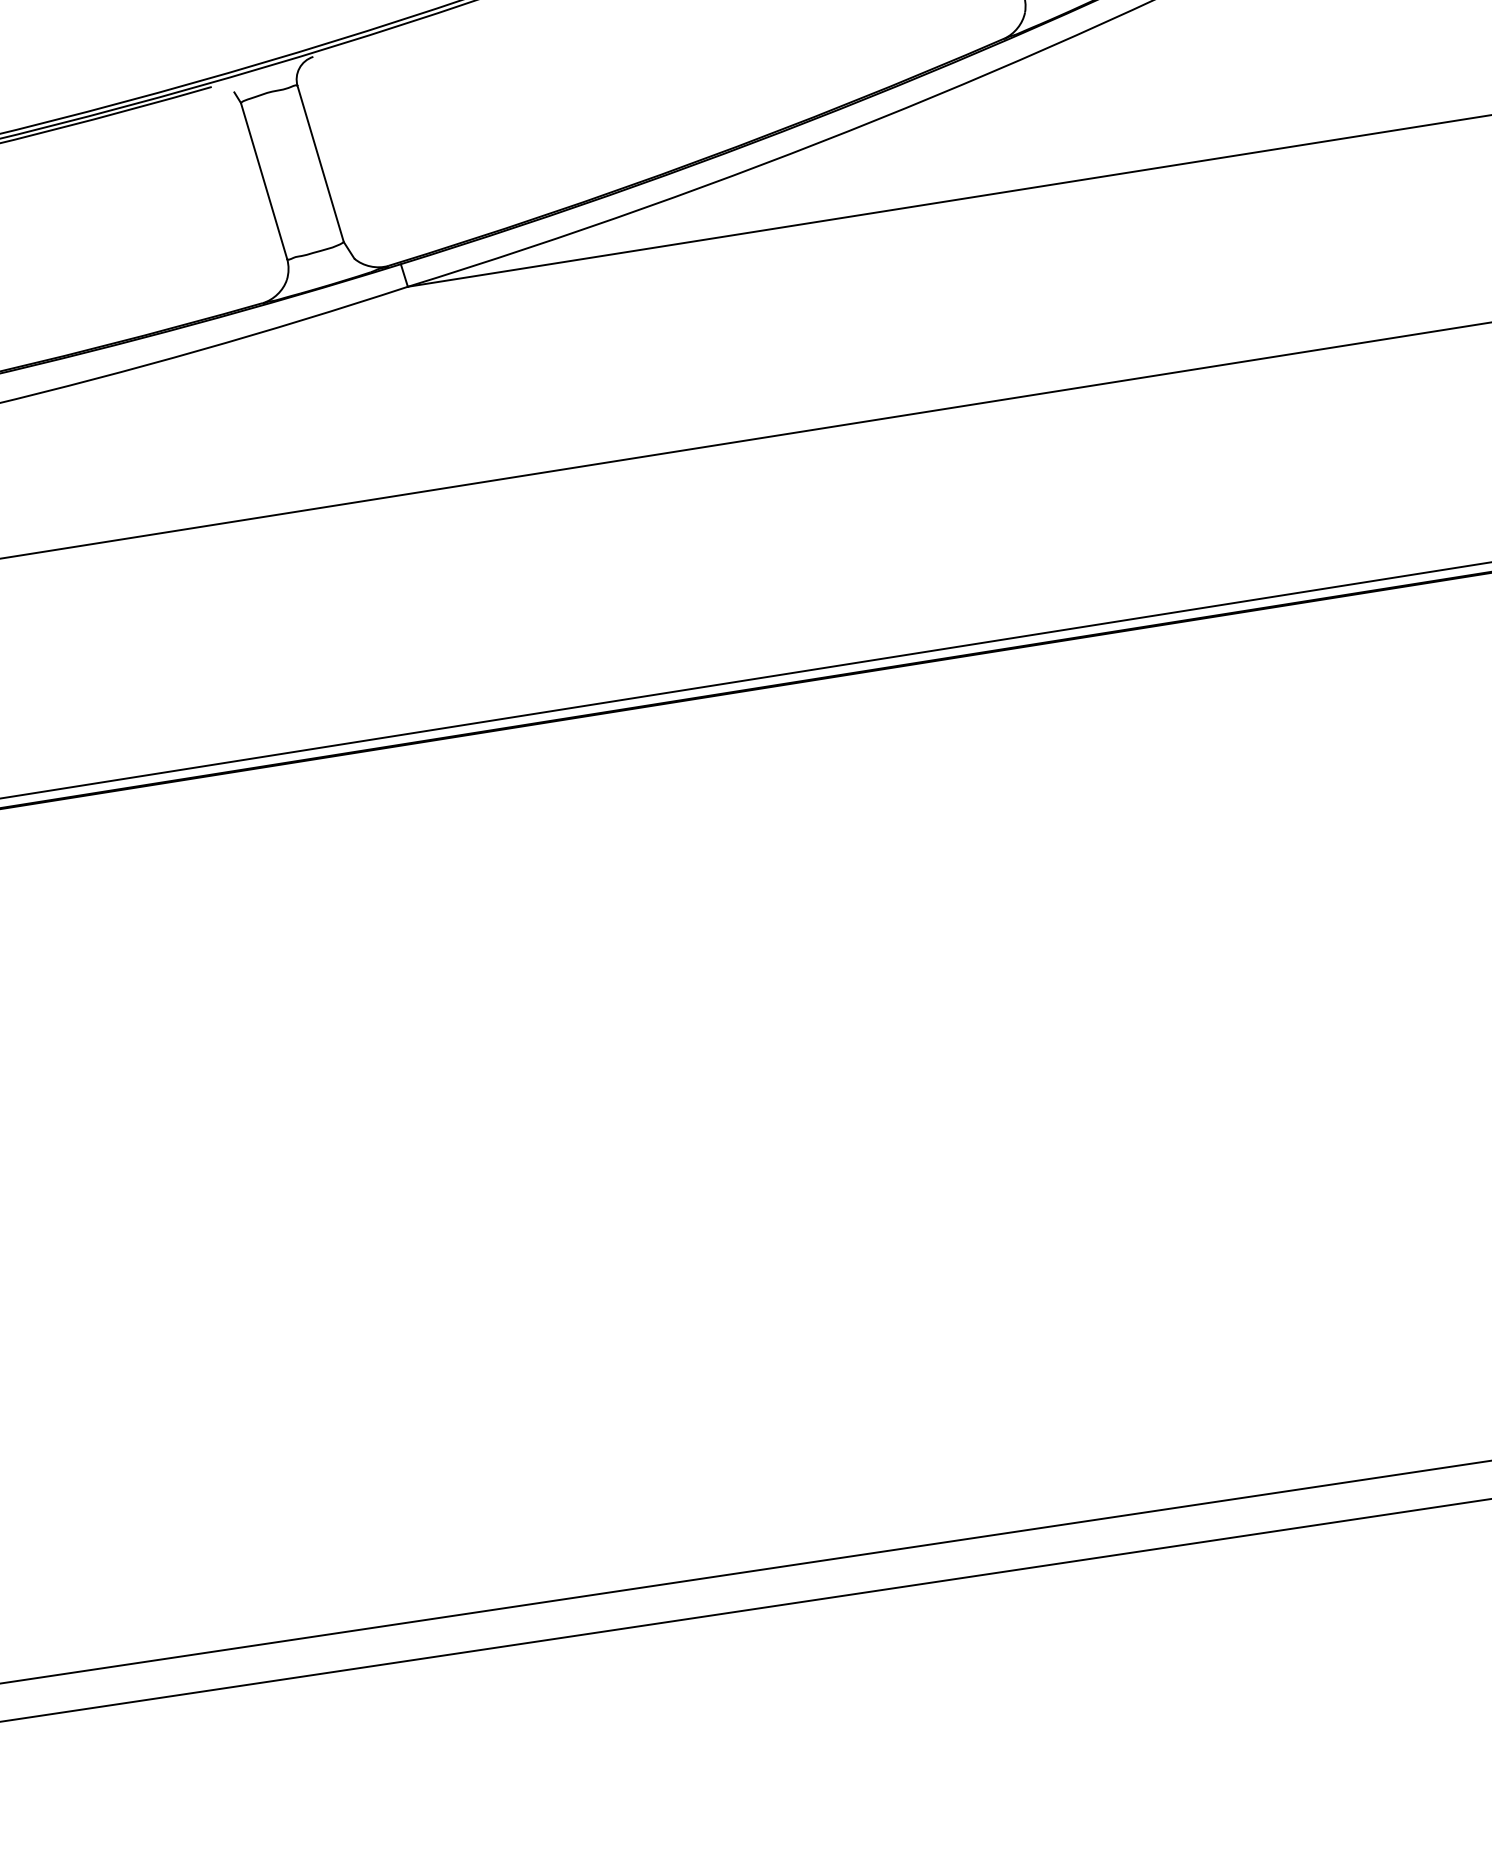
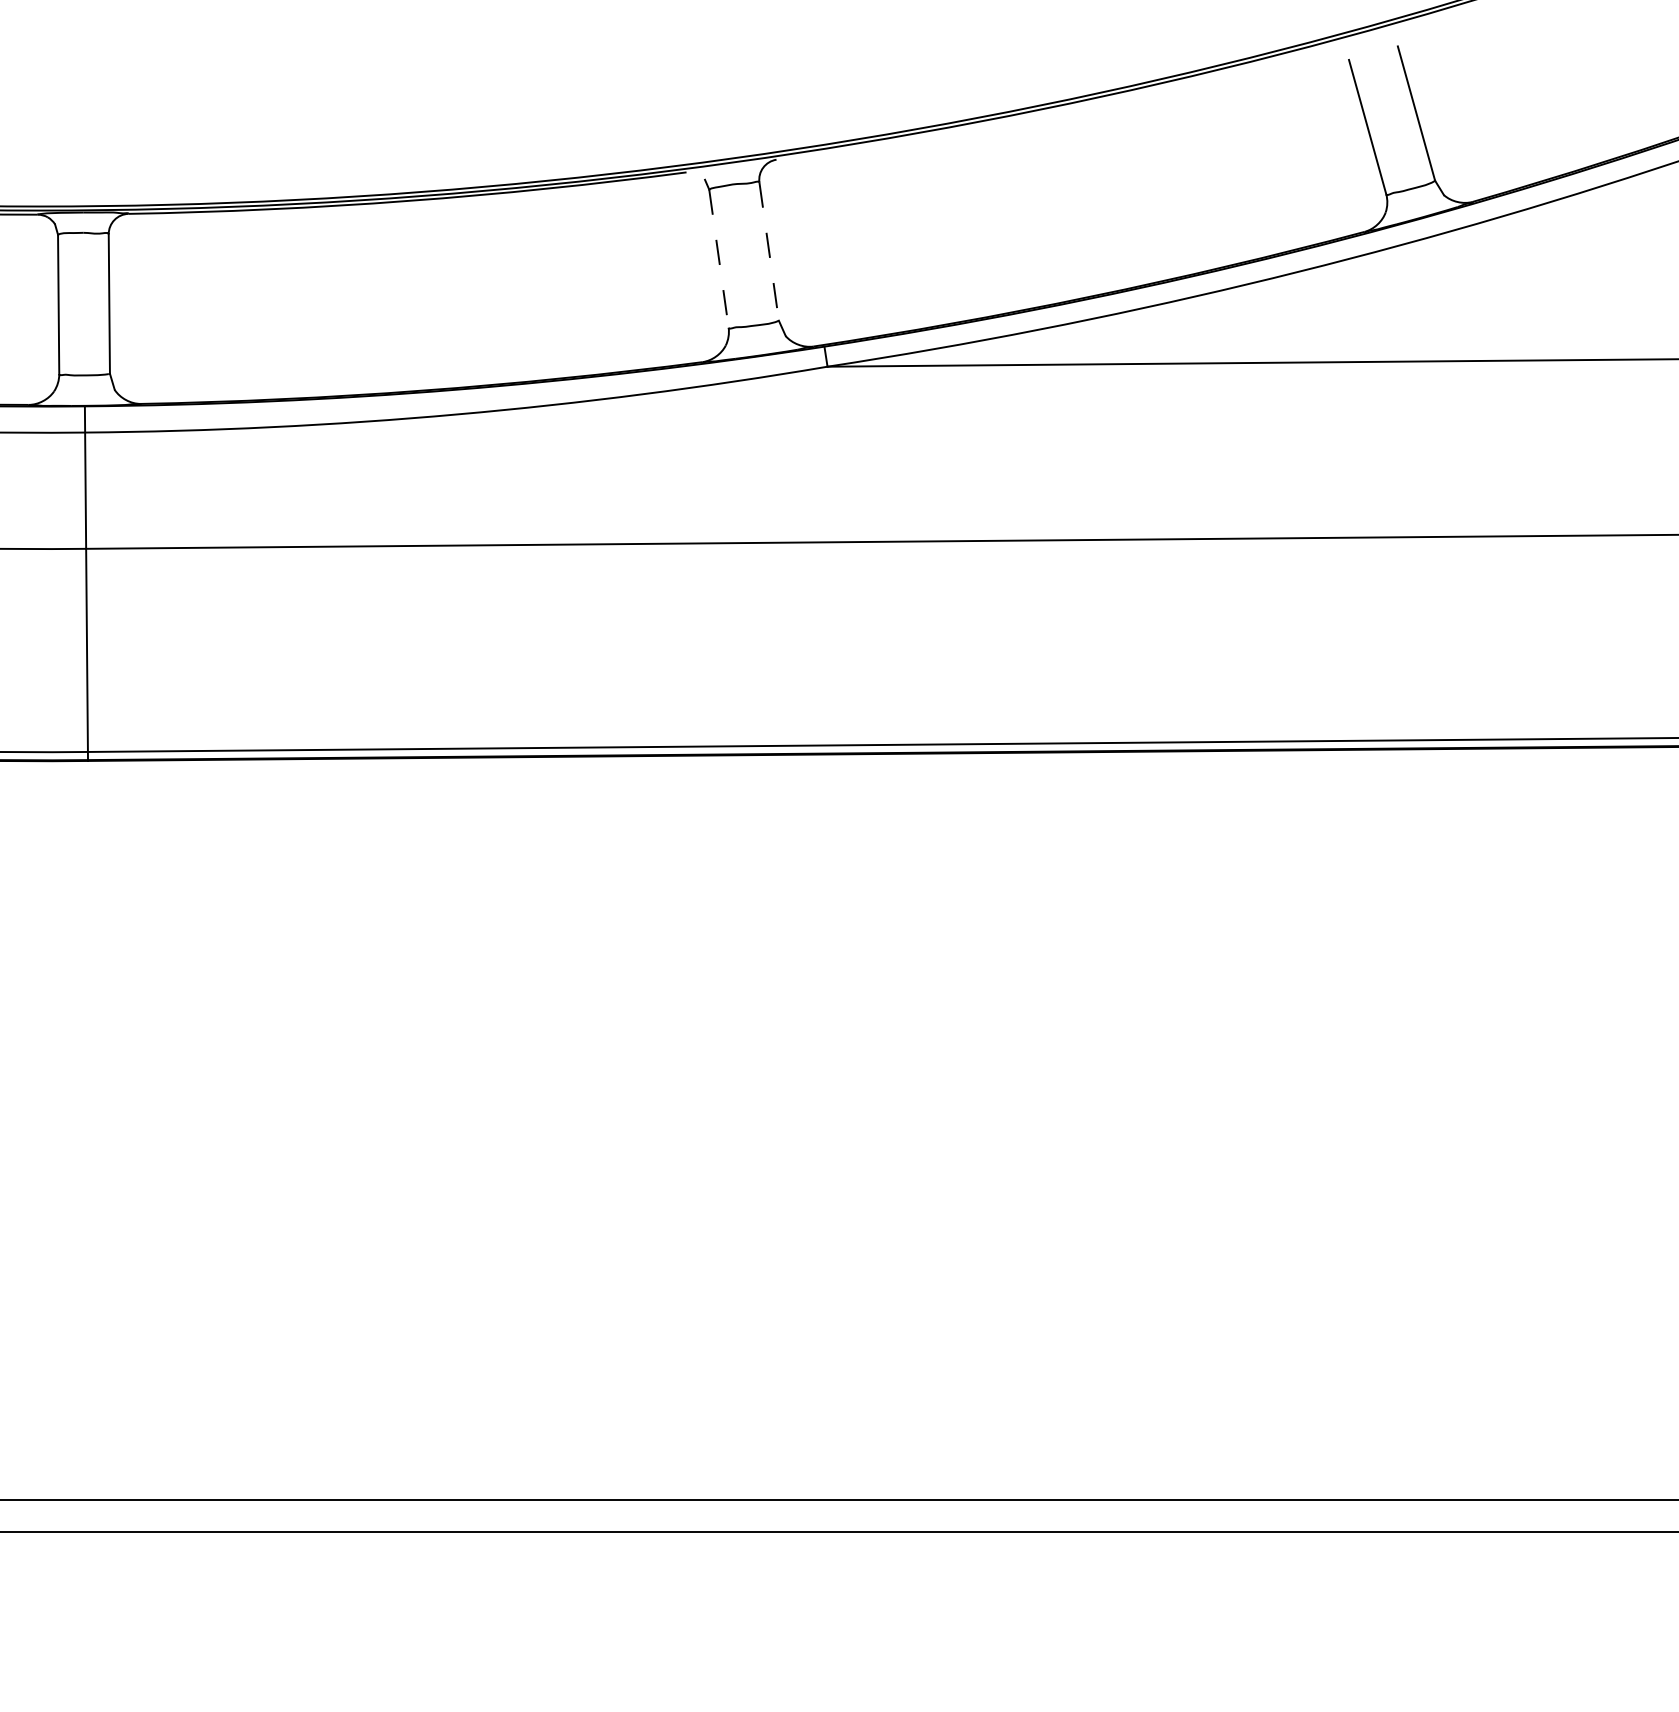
line: (321, 163) -> (769, 251), solid -> dashed
line: (263, 180) -> (718, 258), solid -> dashed

